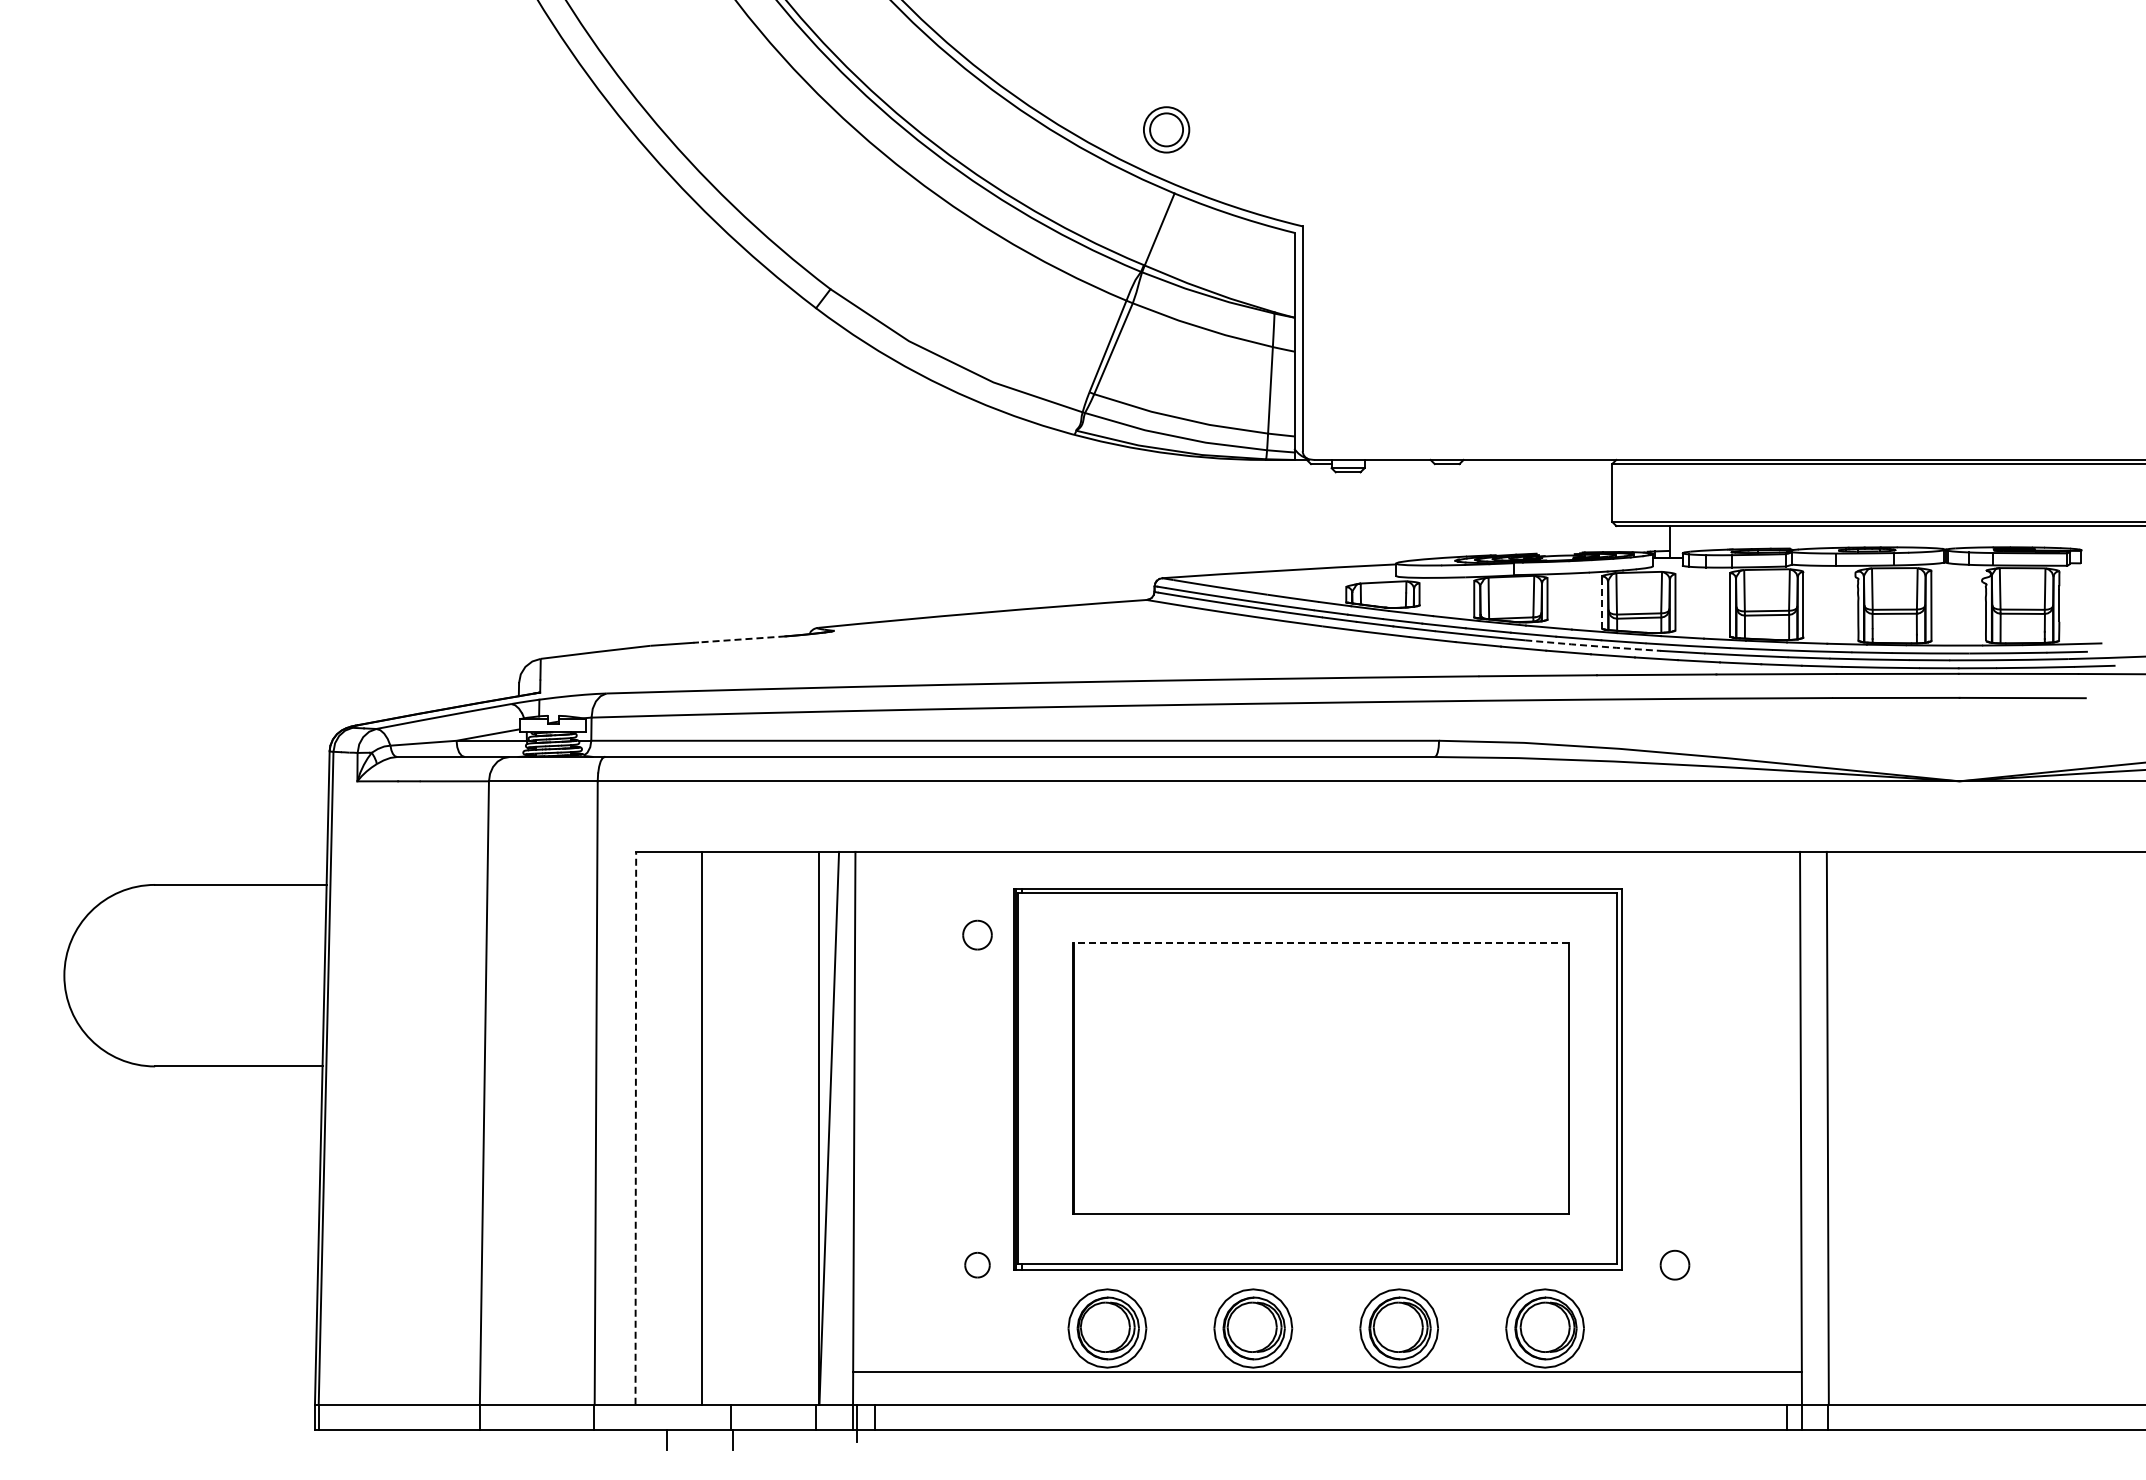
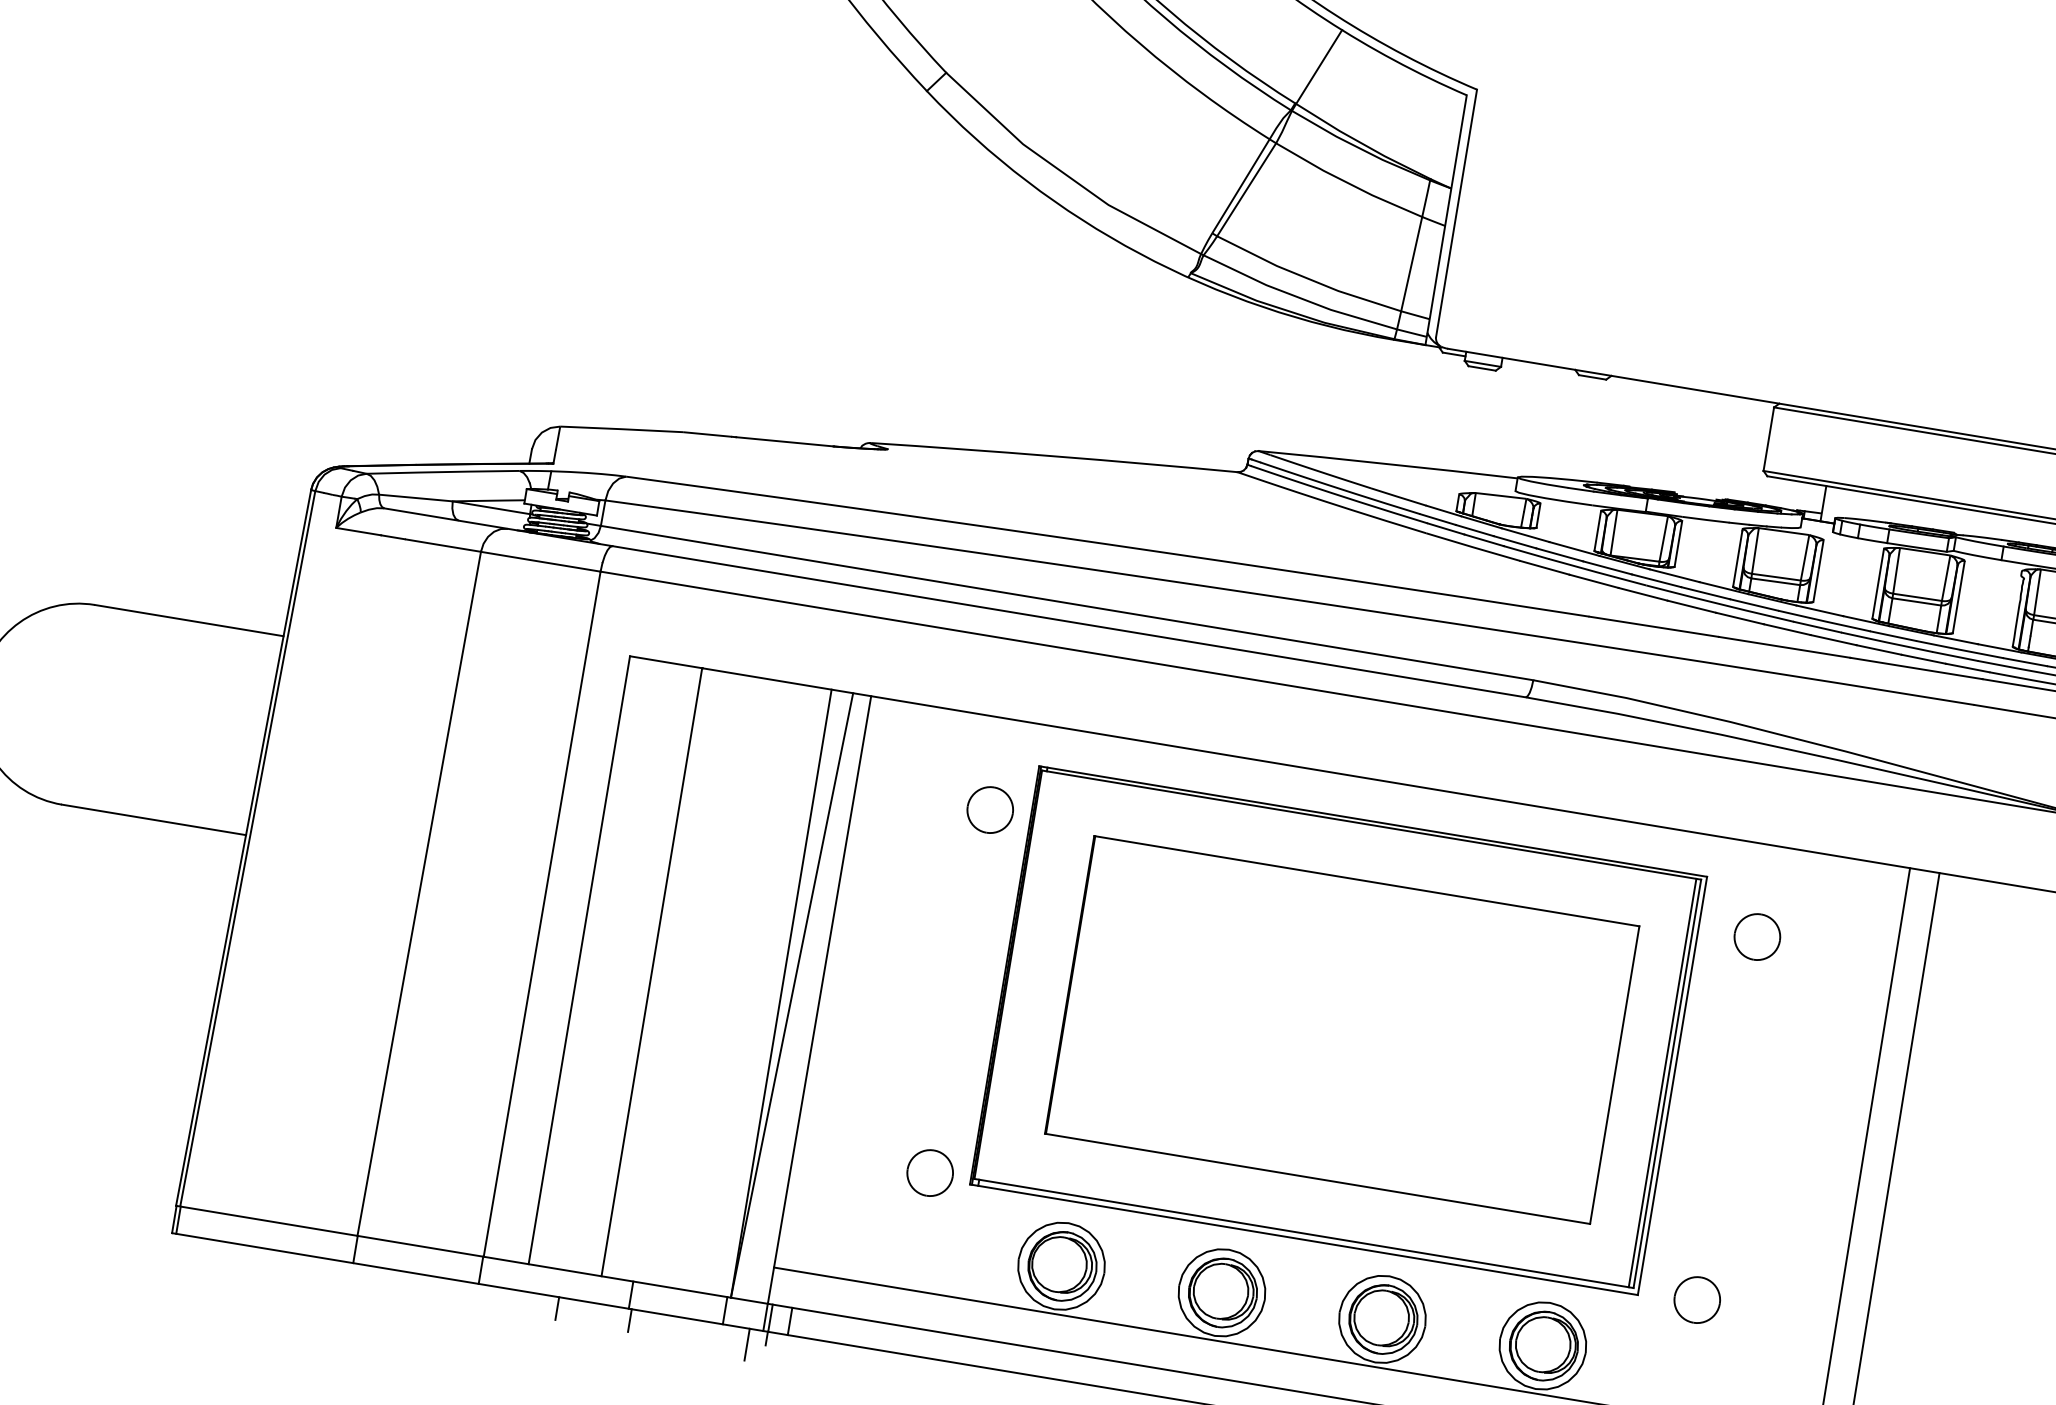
line: (1602, 602) -> (1738, 557), dashed -> solid
line: (741, 639) -> (784, 441), dashed -> solid
line: (1593, 646) -> (1720, 604), dashed -> solid
part: (977, 934) -> (990, 809), size x1.43
part: (1674, 934) -> (1756, 936), added
line: (1321, 943) -> (1367, 881), dashed -> solid
line: (1612, 1077) -> (1662, 1082), added
line: (635, 1127) -> (579, 959), dashed -> solid
part: (977, 1264) -> (930, 1172), size x1.67
part: (1674, 1264) -> (1696, 1299), size x1.43
line: (840, 1443) -> (747, 1344), added

